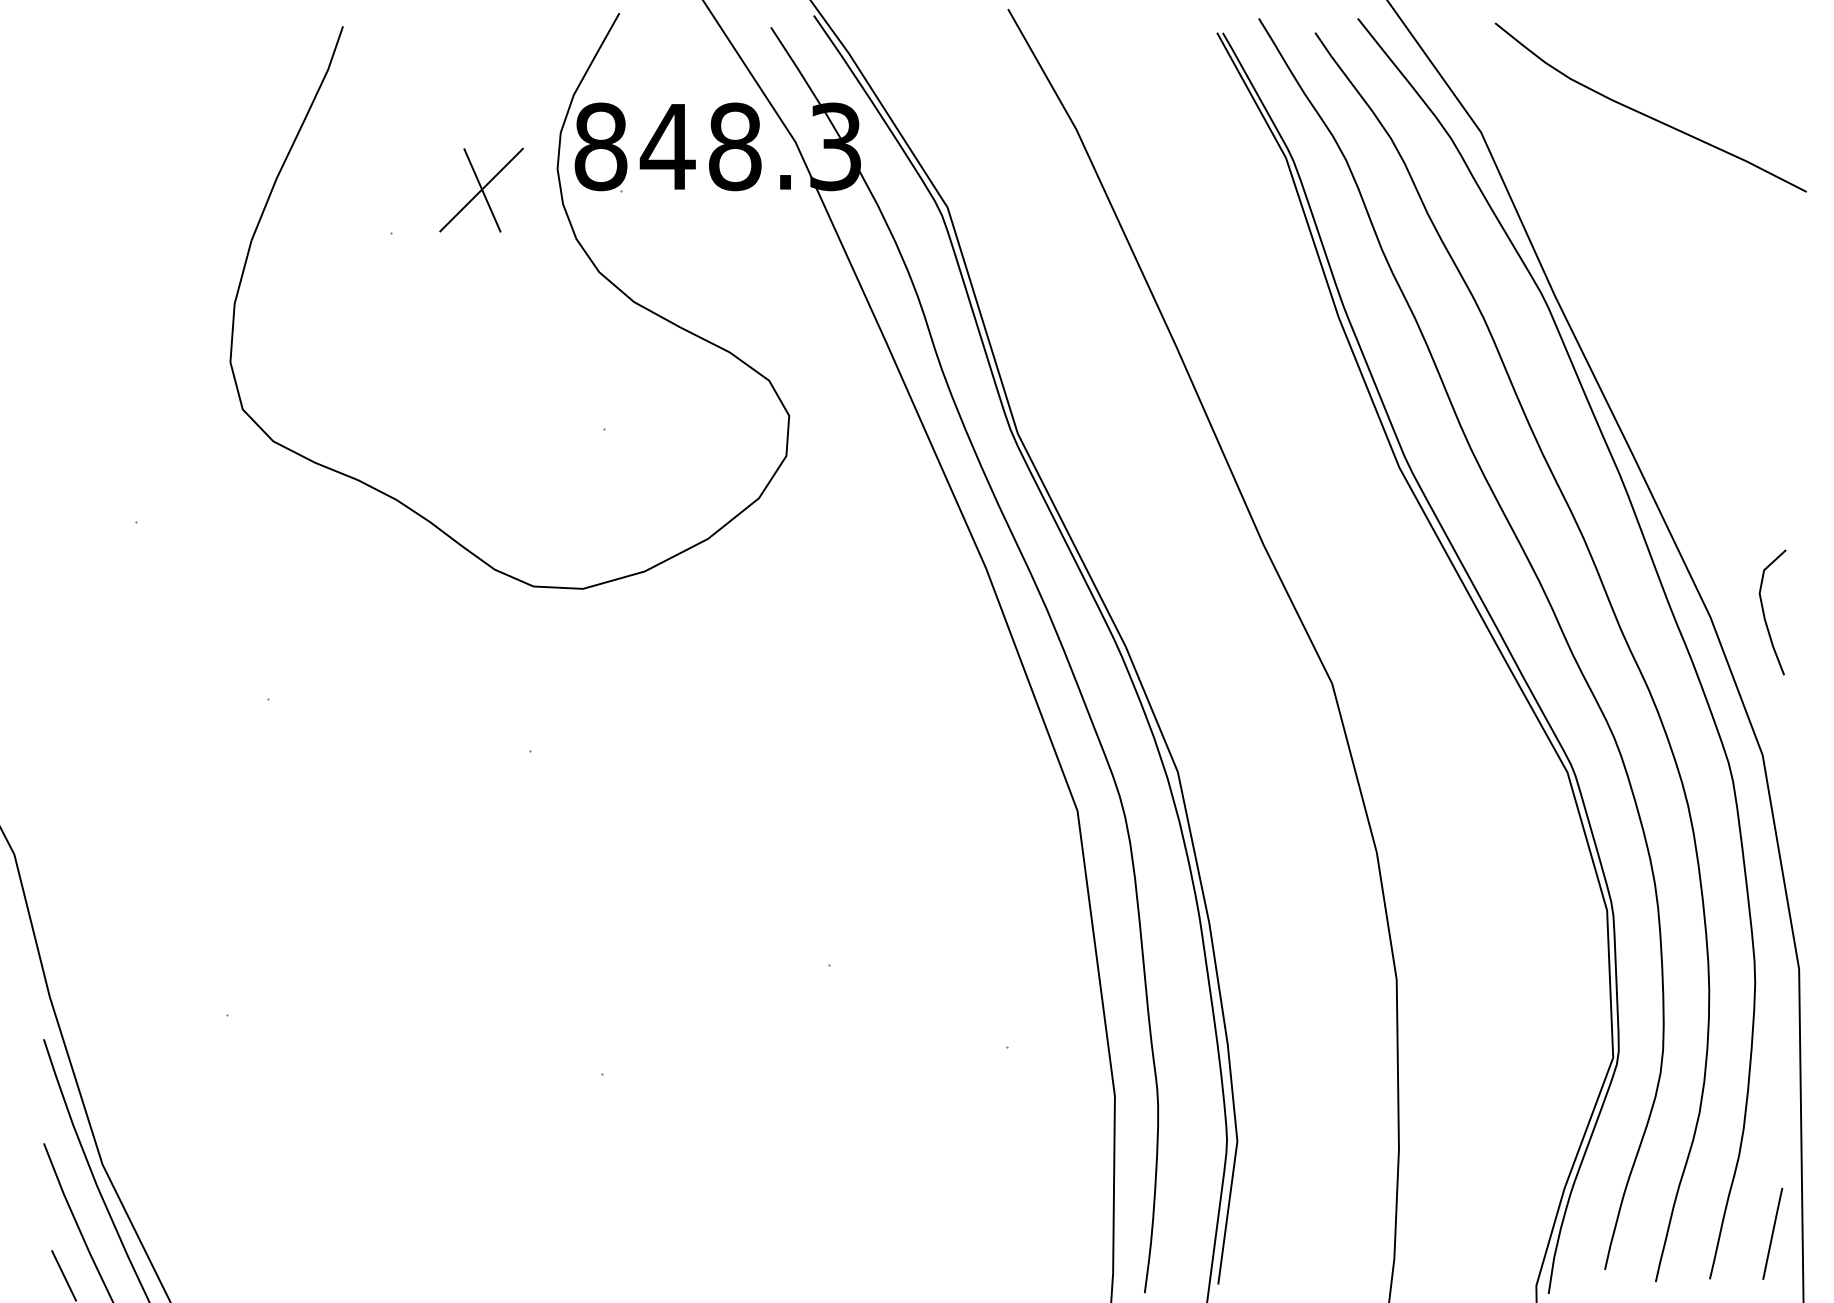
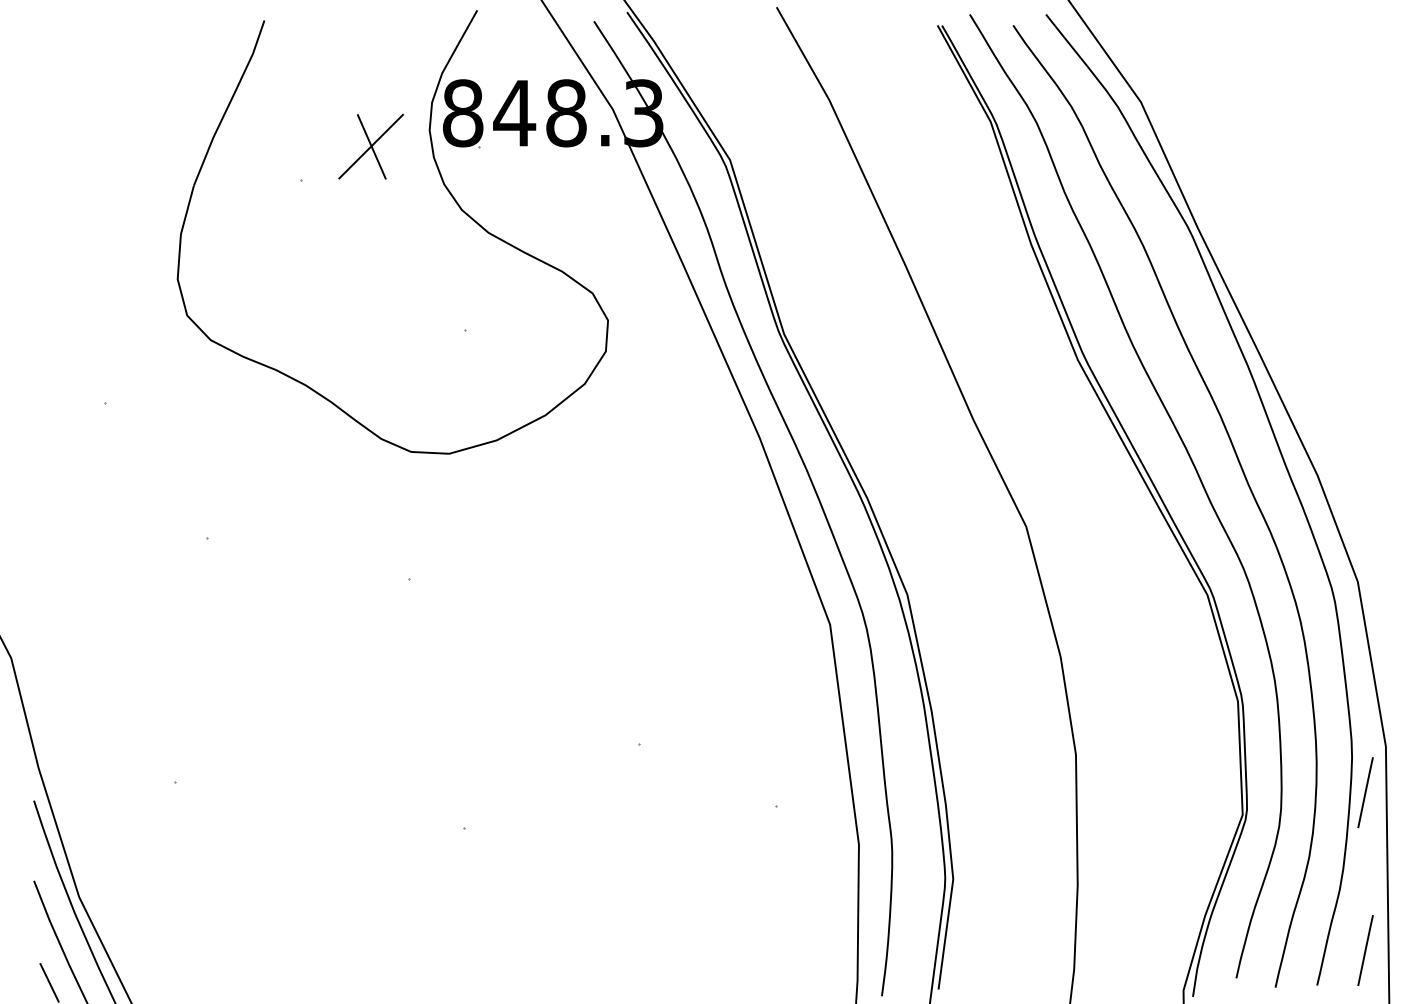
curve: (1646, 114) -> (1268, 88), removed
curve: (1764, 612) -> (1359, 471), removed
line: (1772, 1028) -> (1365, 792), added

